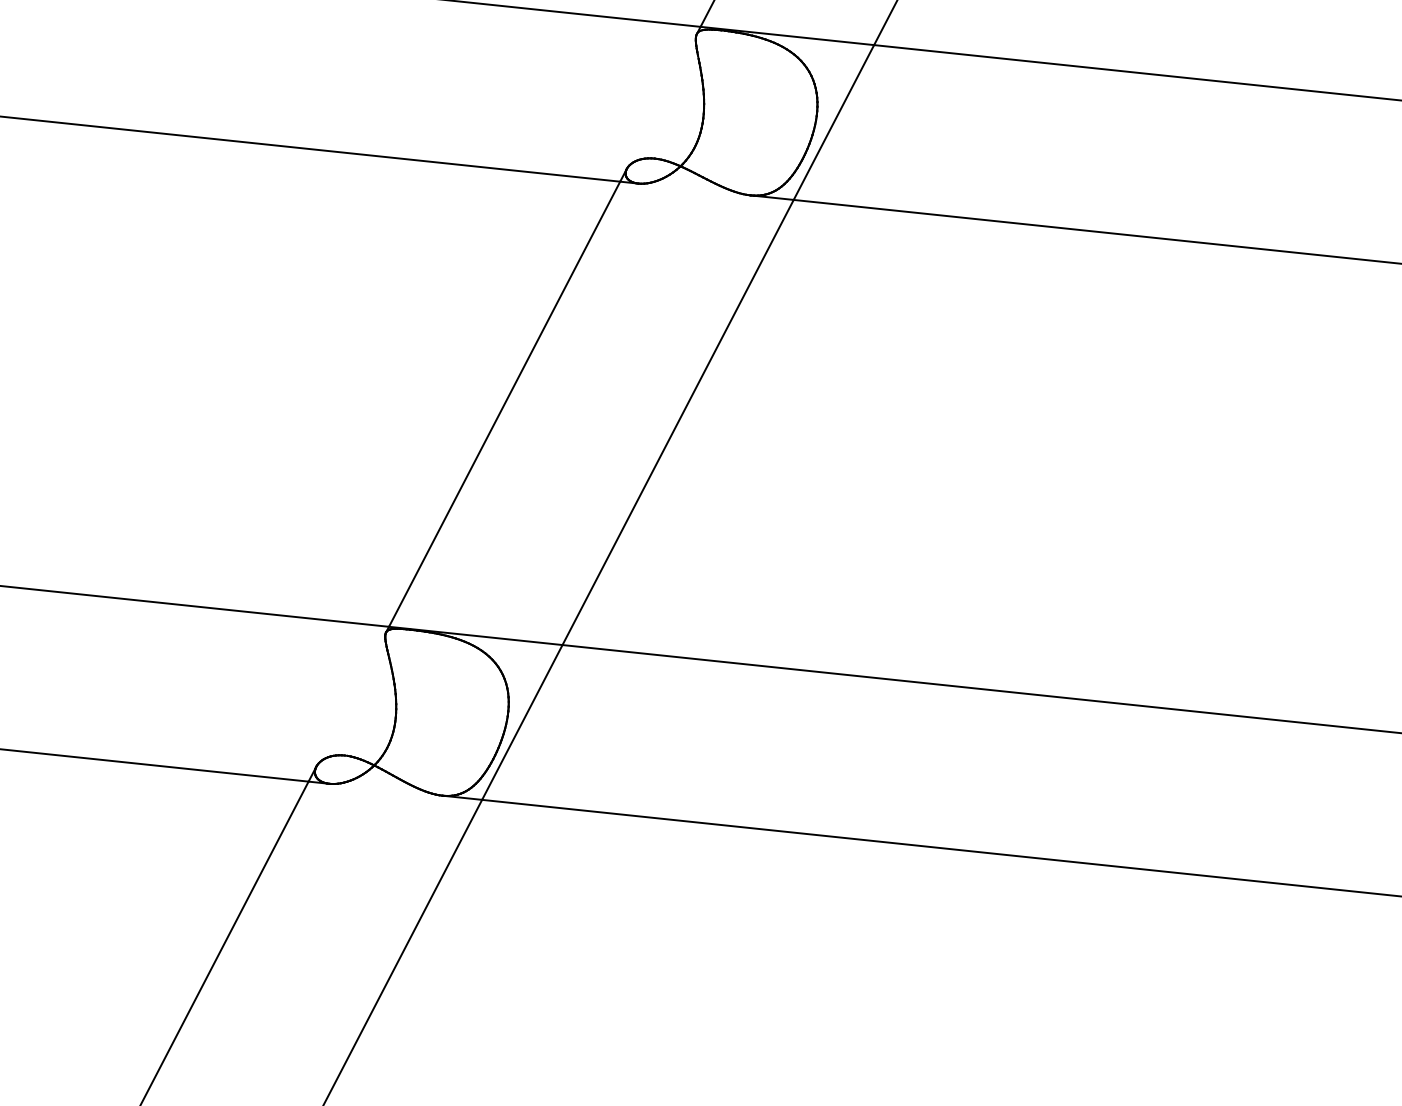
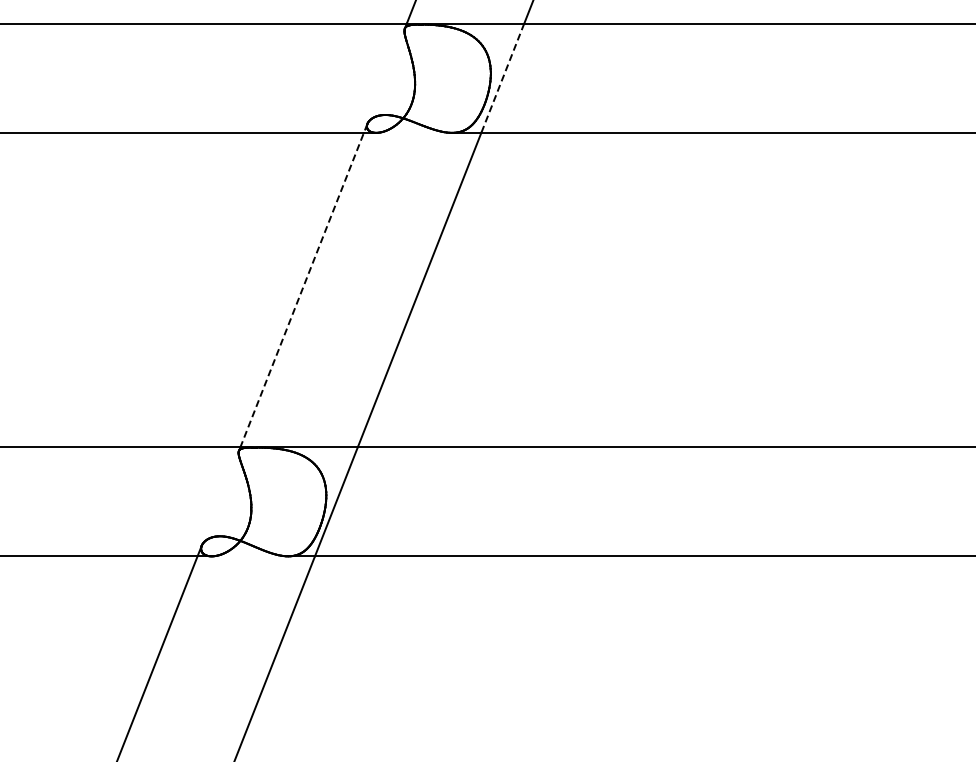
line: (833, 122) -> (502, 78), solid -> dashed
line: (507, 397) -> (303, 285), solid -> dashed

